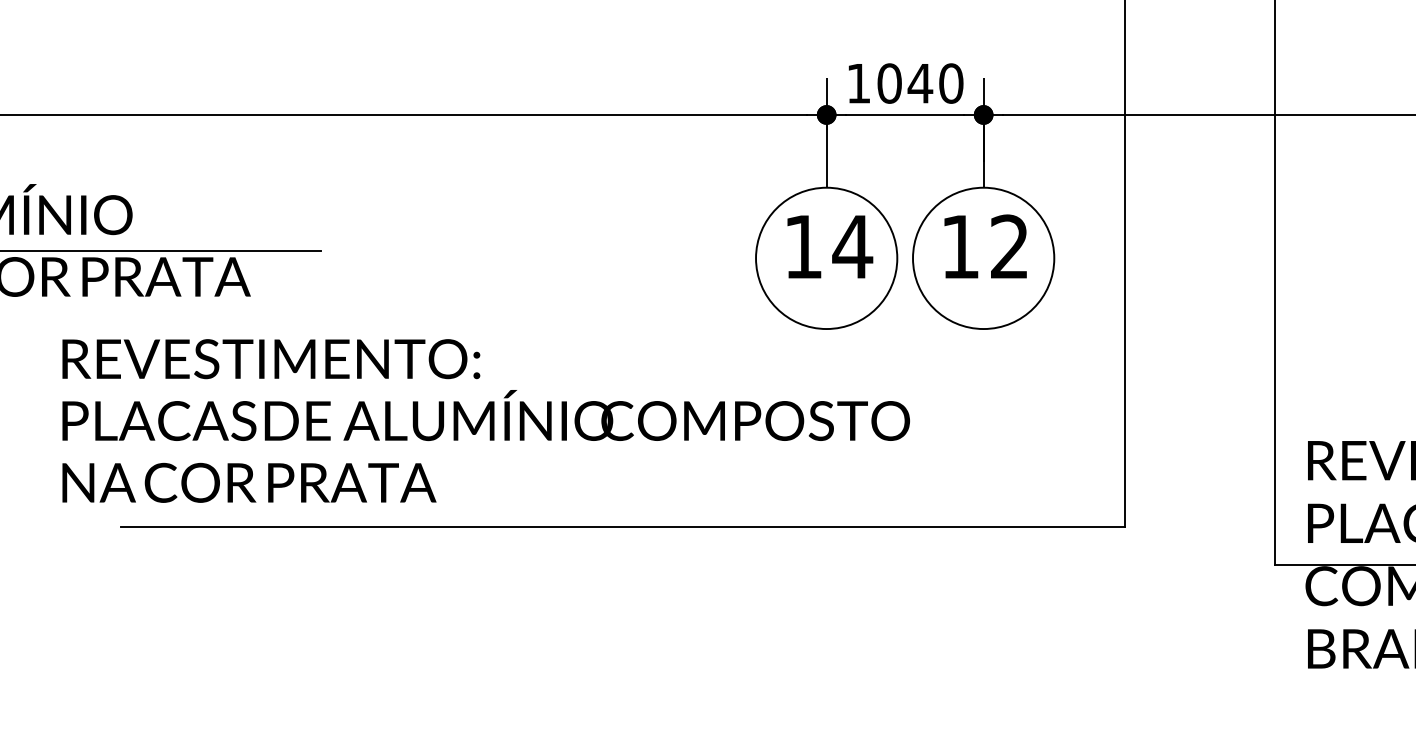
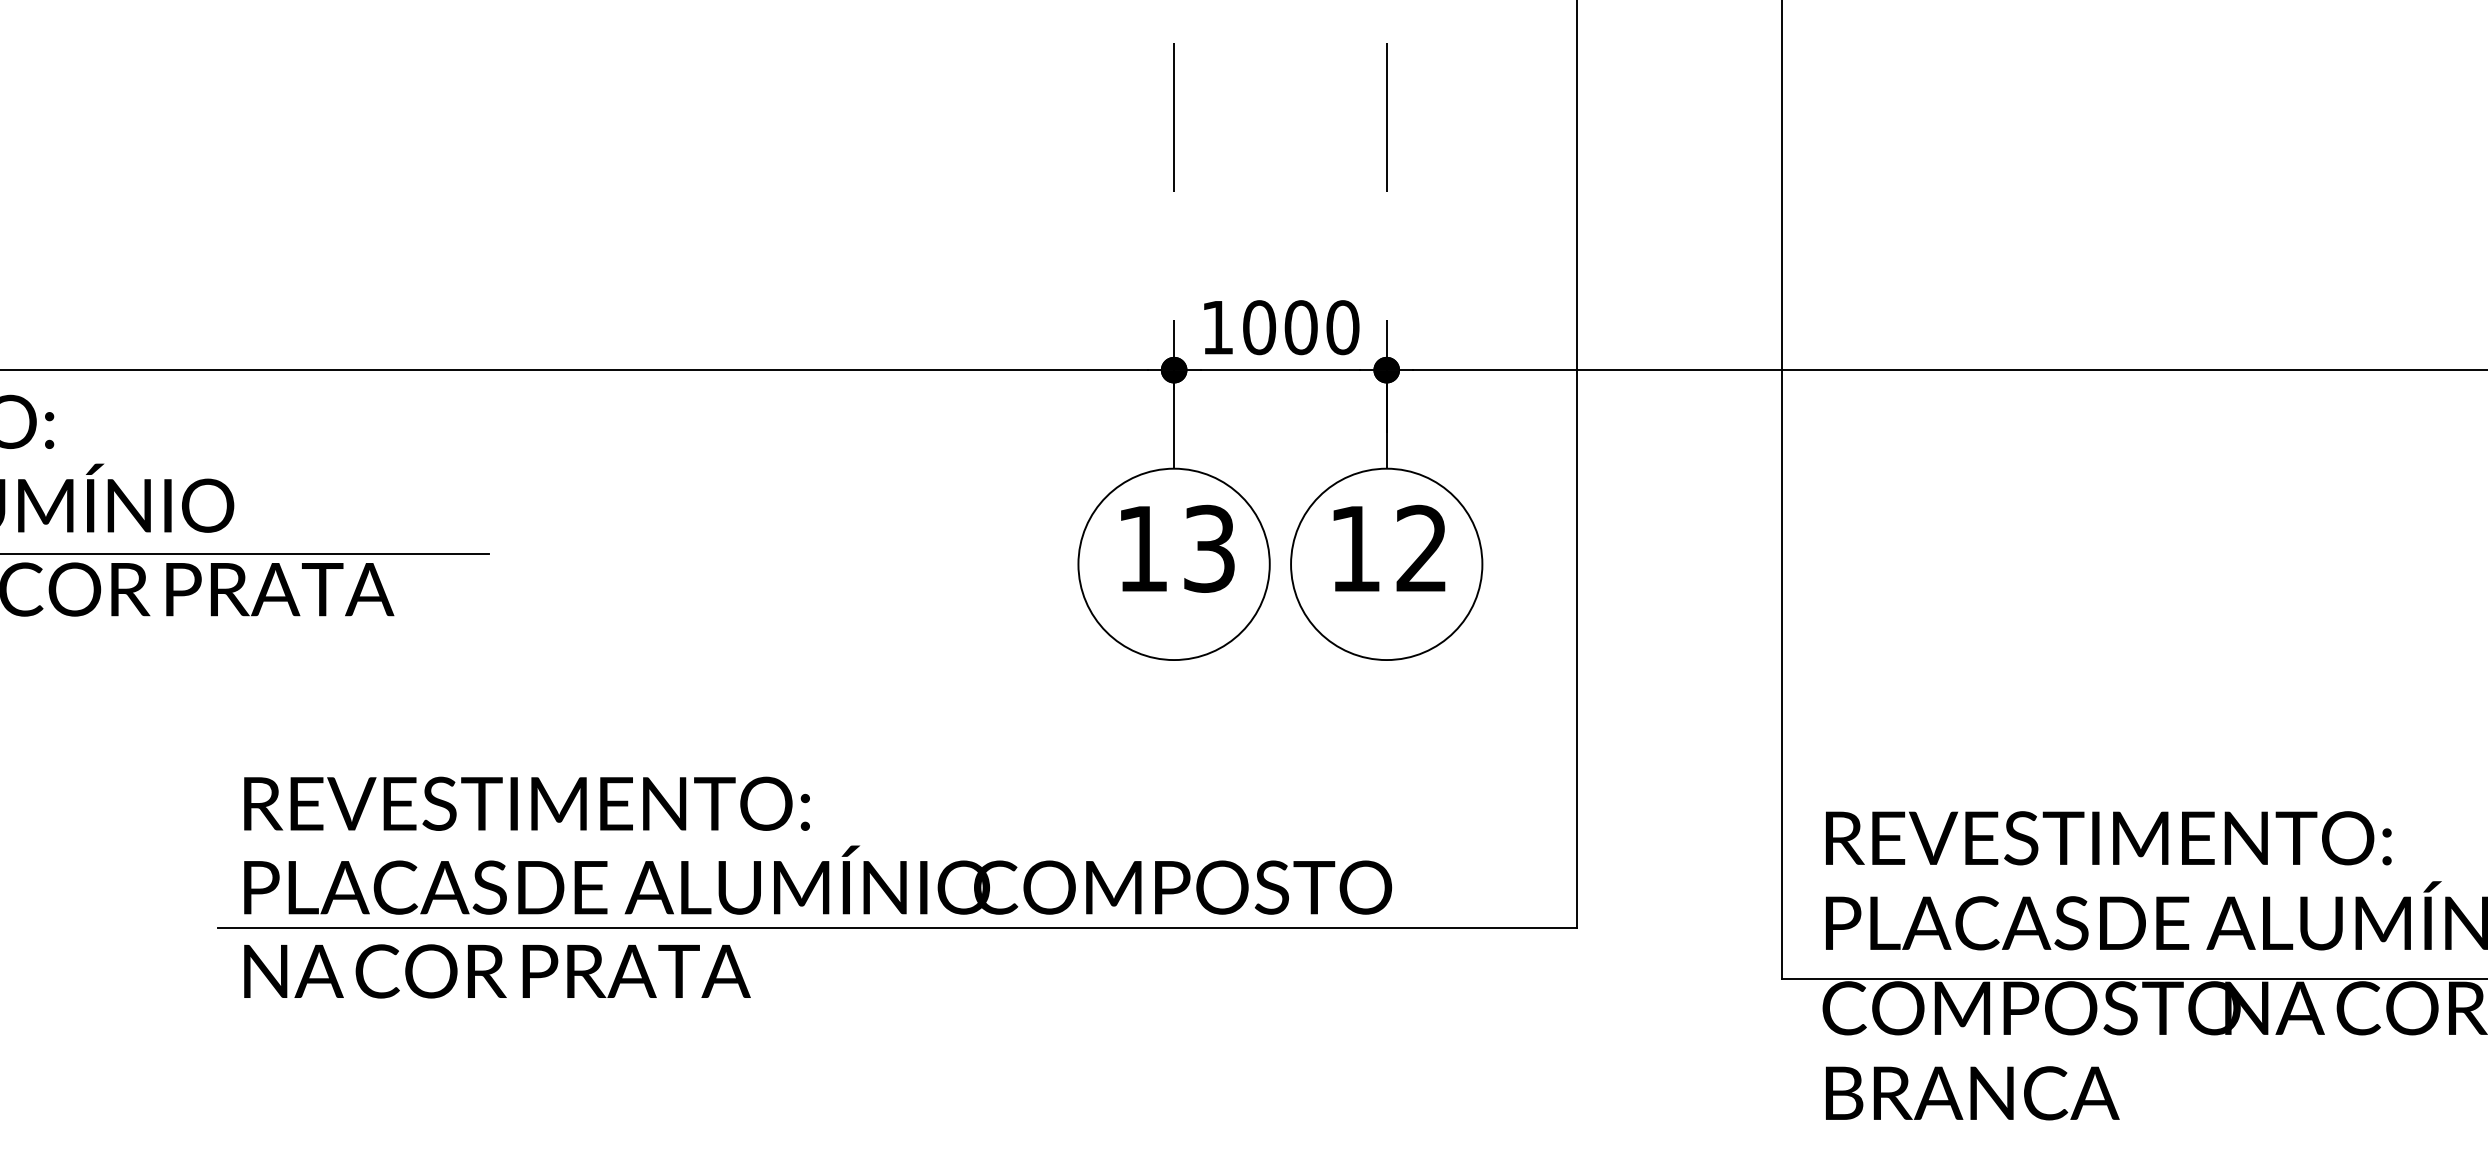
text: (919, 83) -> (1300, 327), 1040 -> 1000
text: (852, 246) -> (1209, 548), 14 -> 13
text: (486, 420) -> (818, 887), moved

